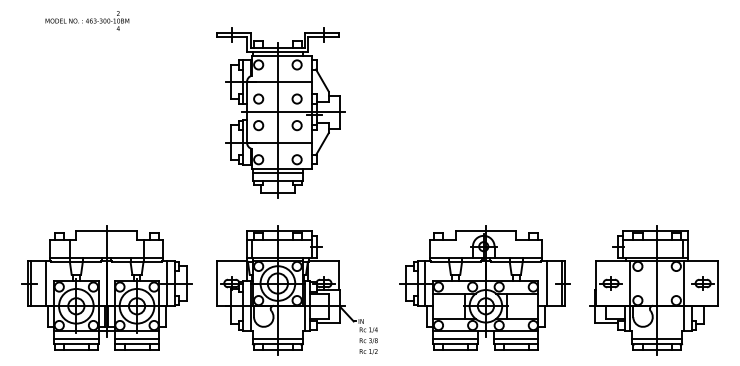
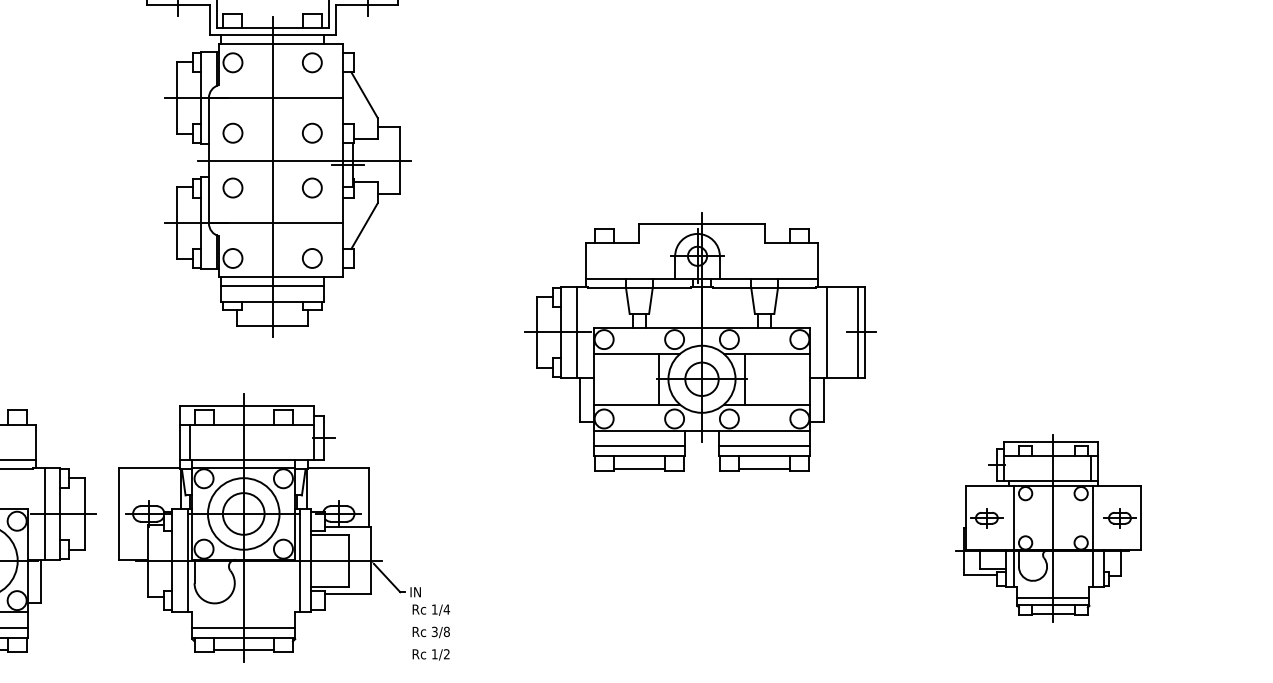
part: (484, 287) -> (699, 340), moved
part: (296, 290) -> (282, 528), moved
part: (653, 290) -> (1047, 528), size x0.7

